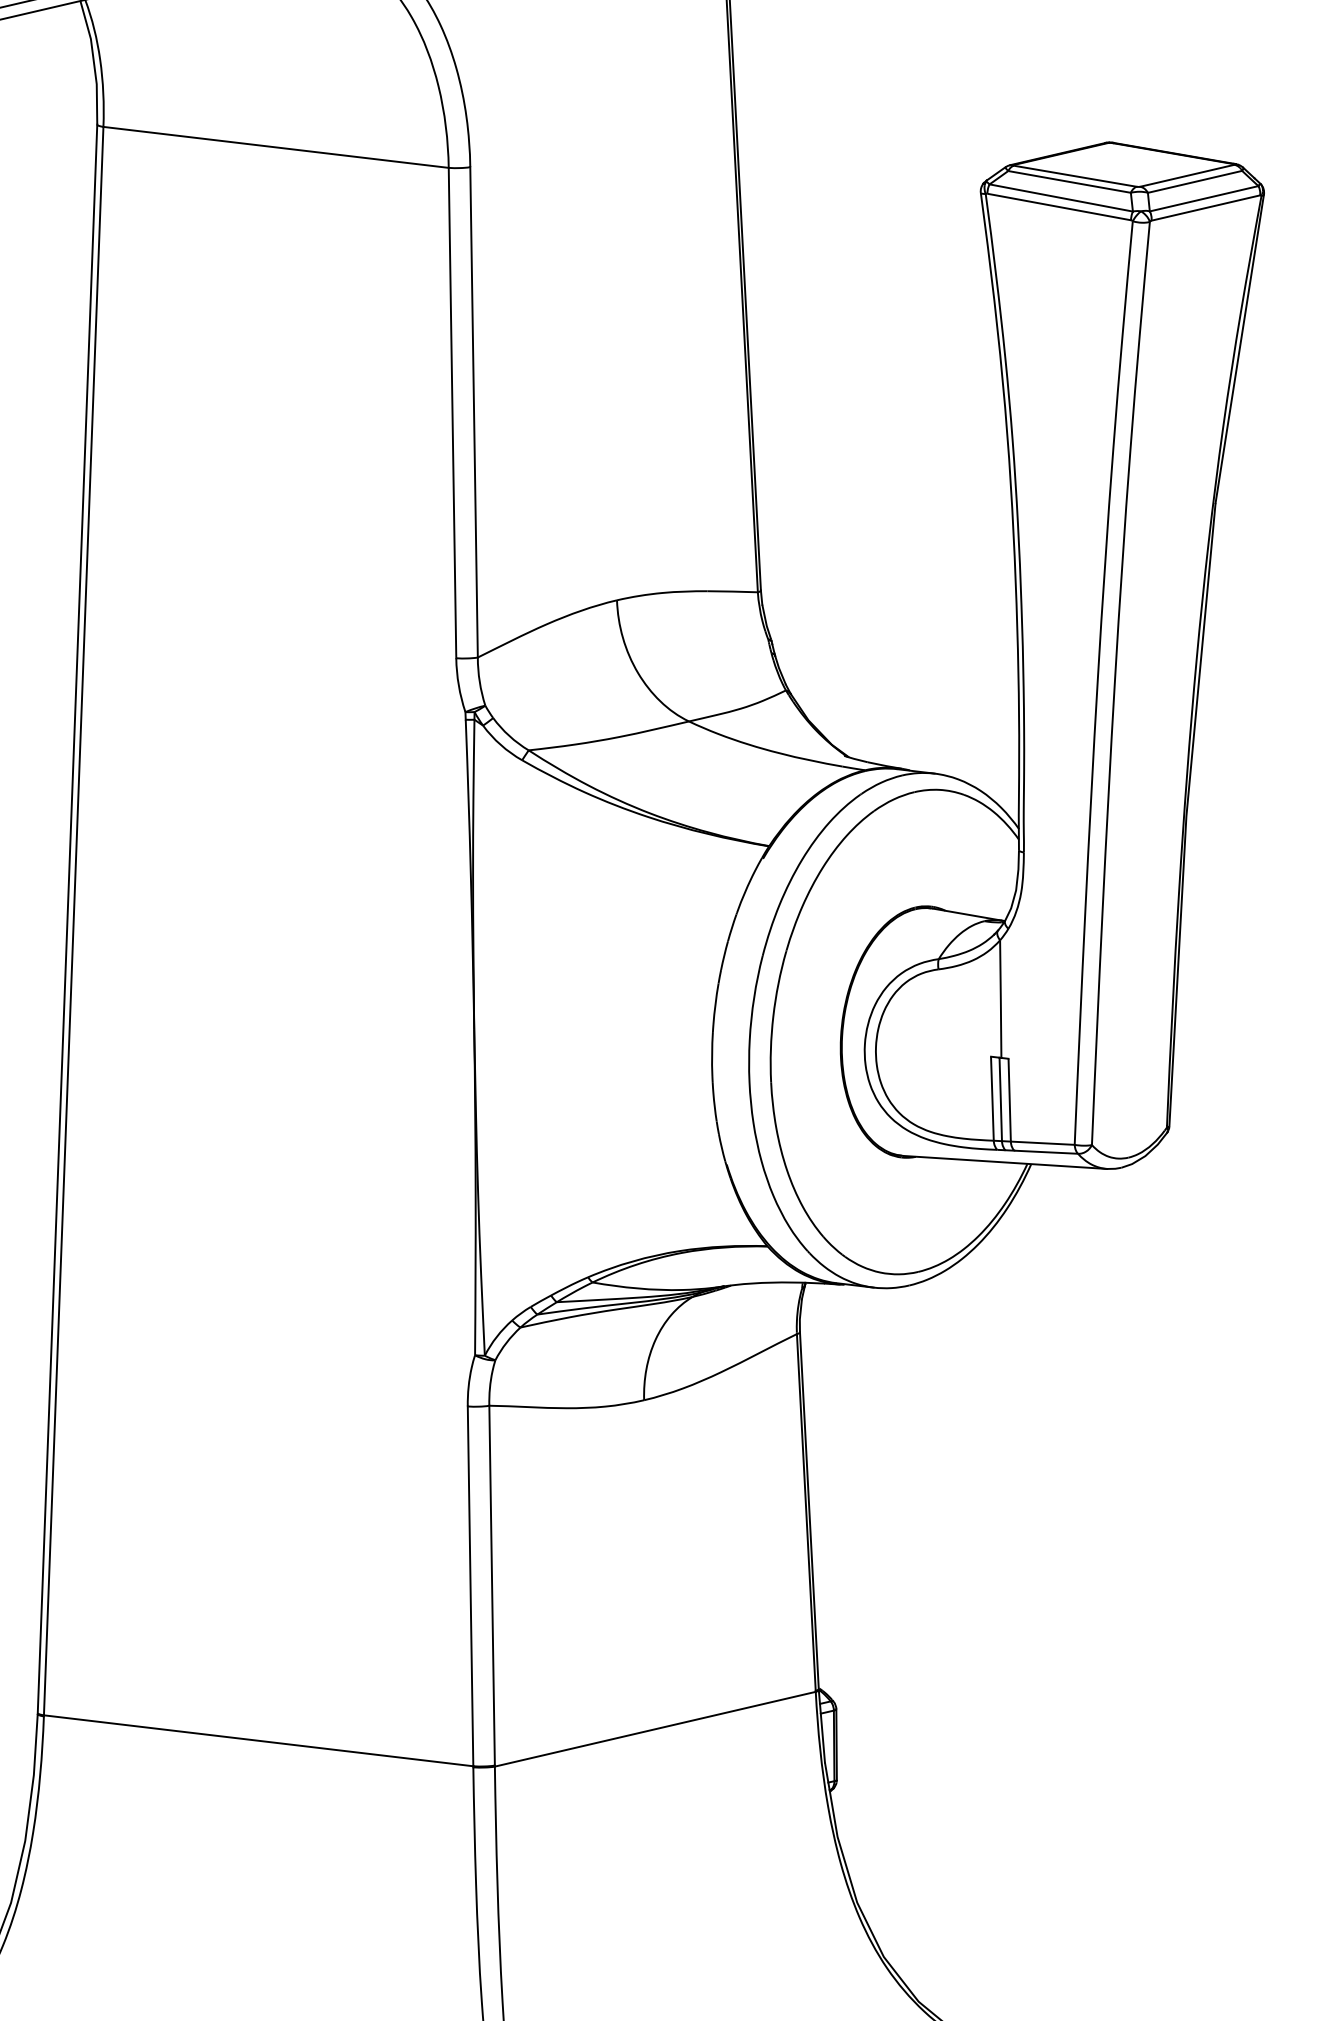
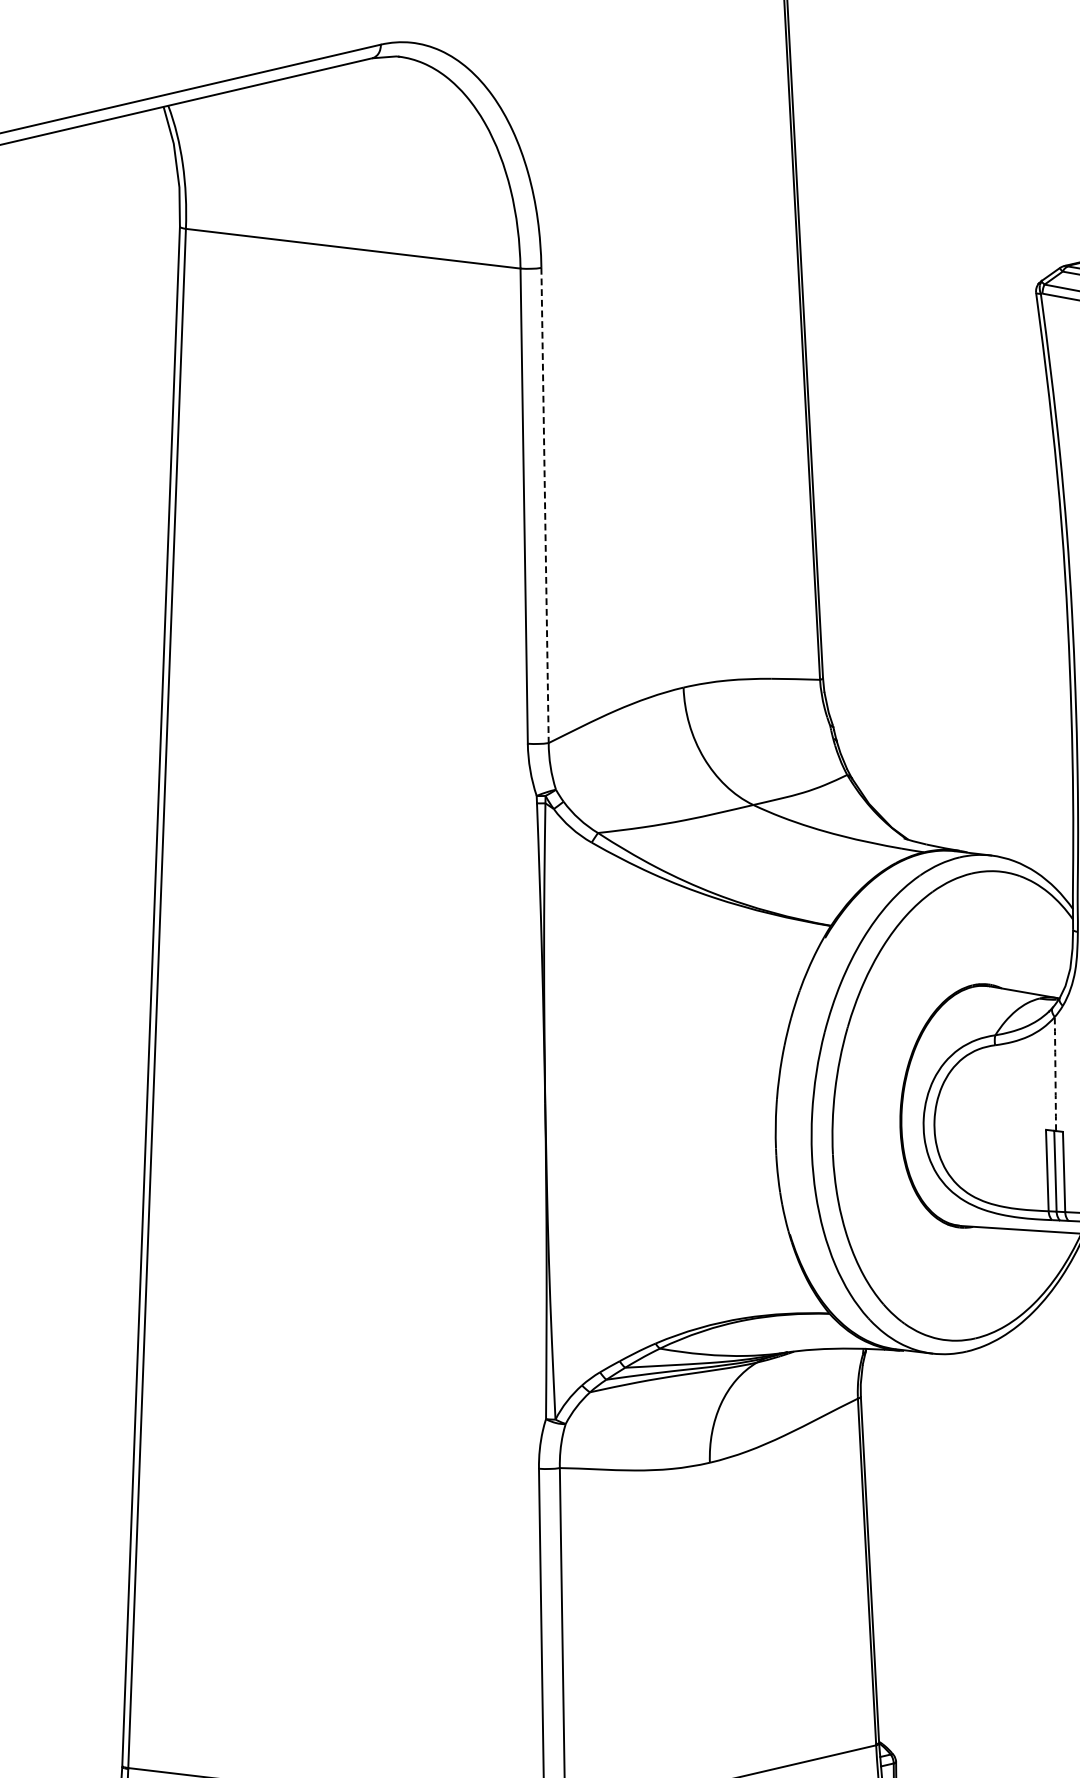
line: (474, 412) -> (545, 505), solid -> dashed
arc: (1000, 999) -> (1055, 1074), solid -> dashed

